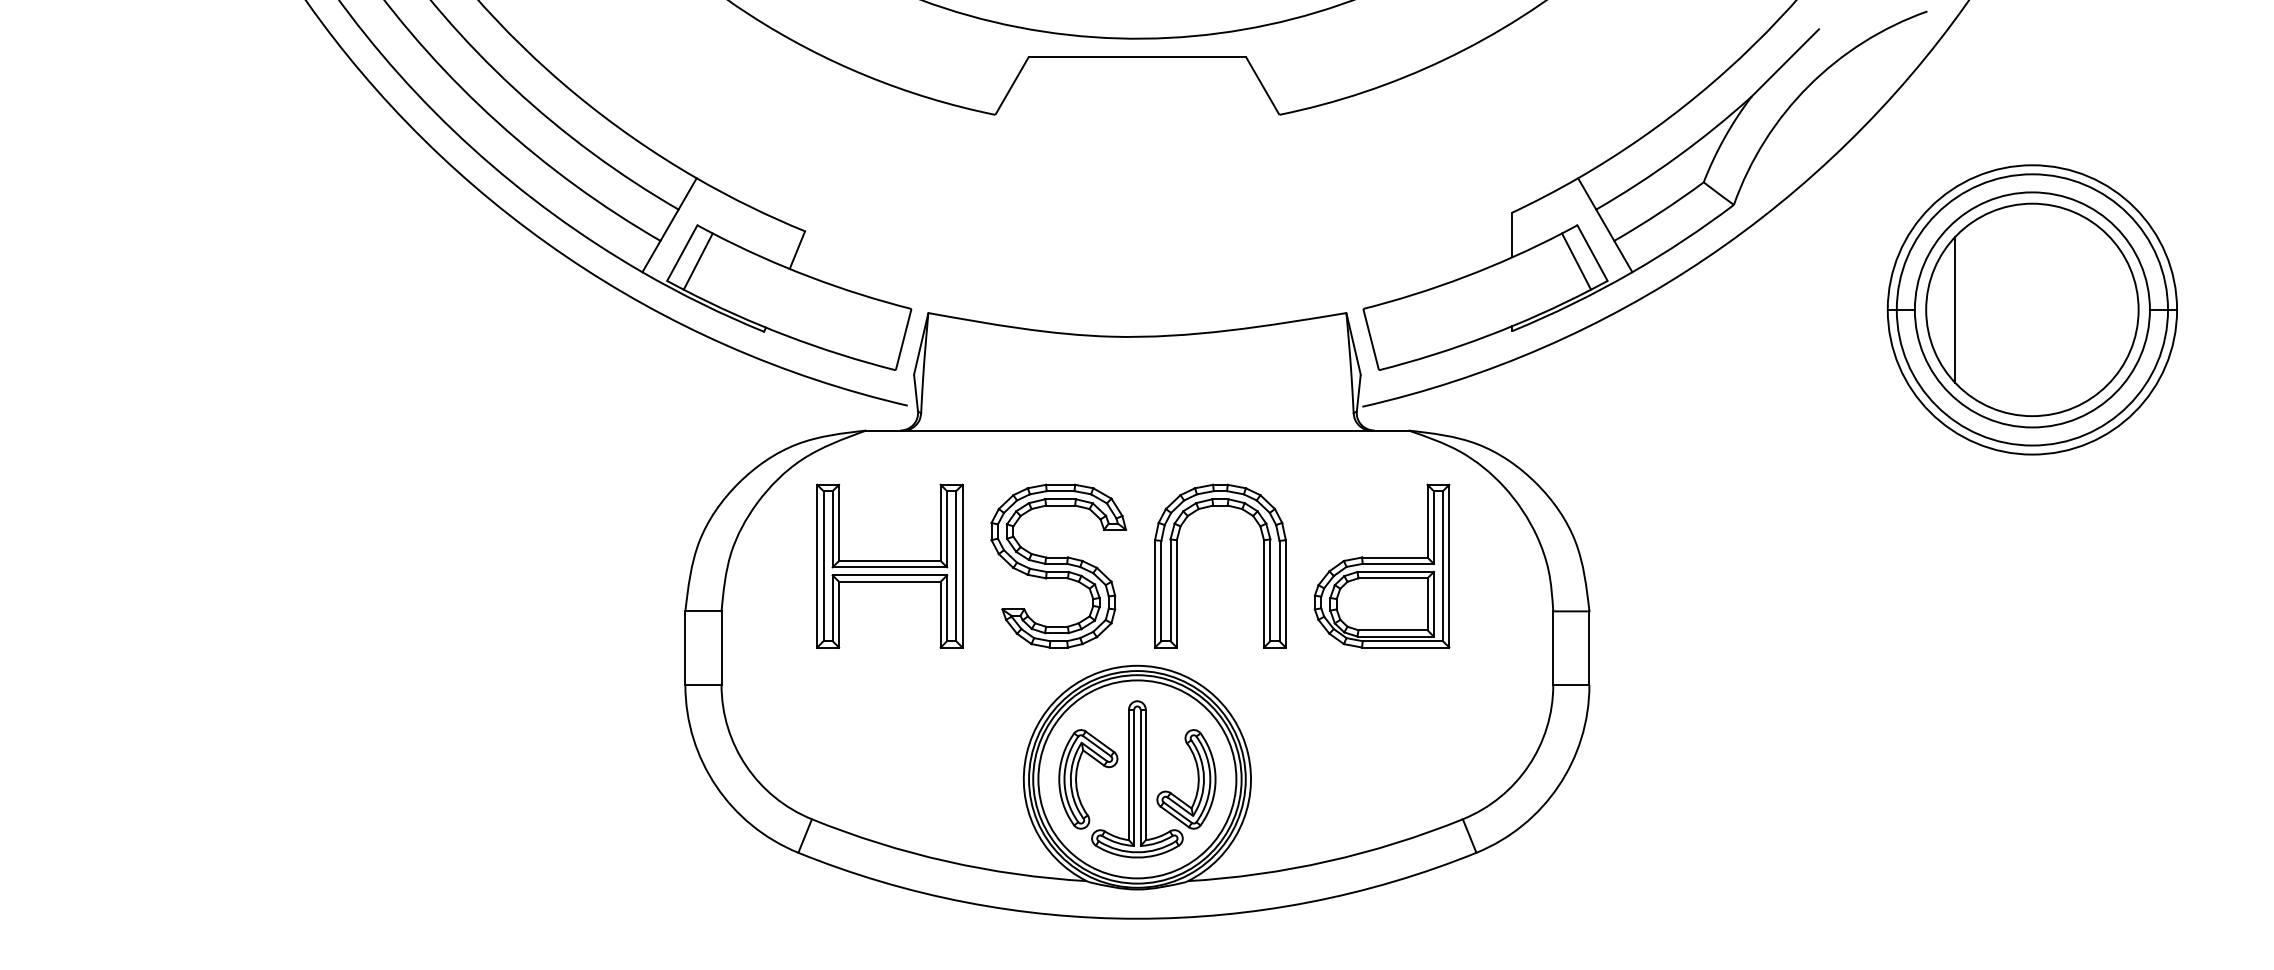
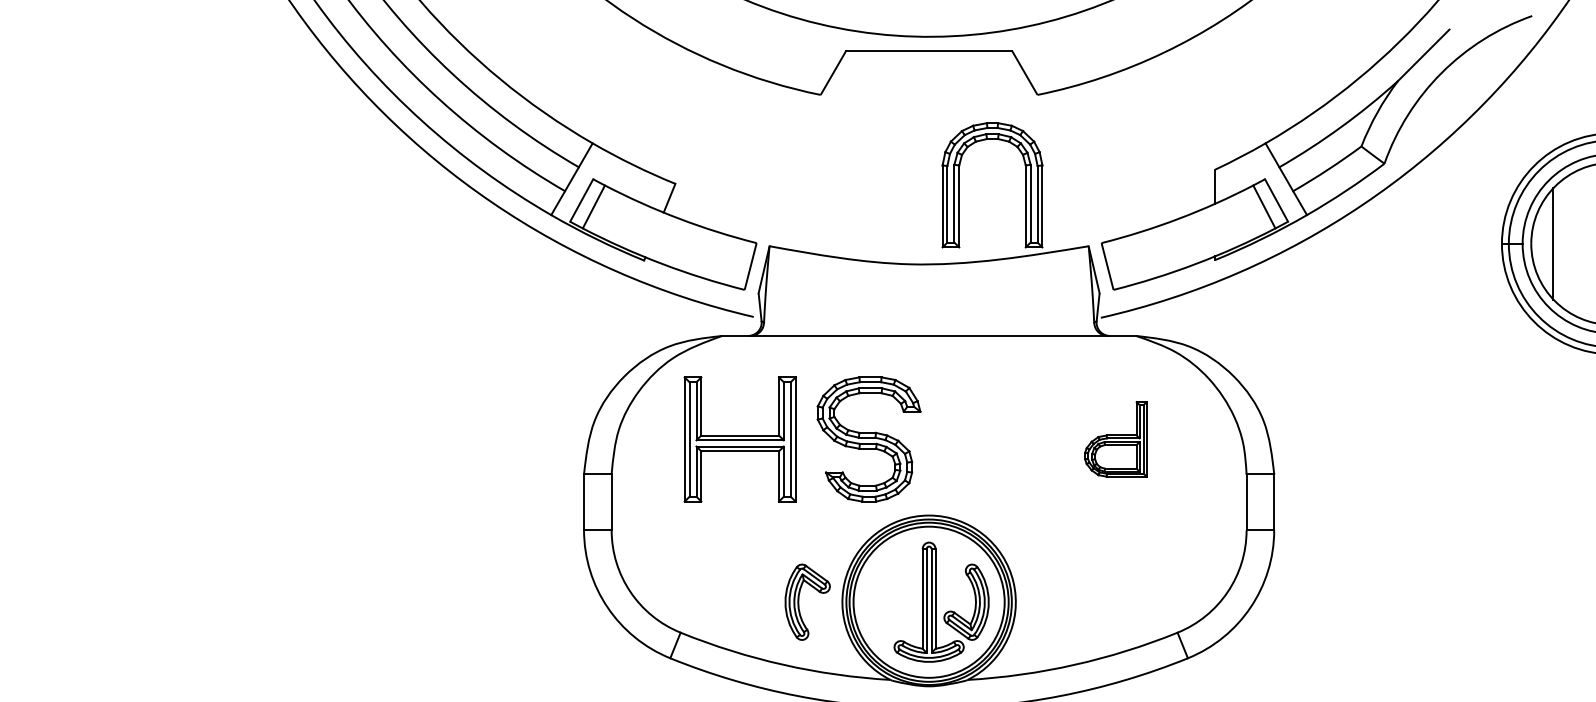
part: (1177, 565) -> (959, 184), moved
part: (1381, 565) -> (1115, 438), size x0.6
part: (1077, 776) -> (799, 600), moved

